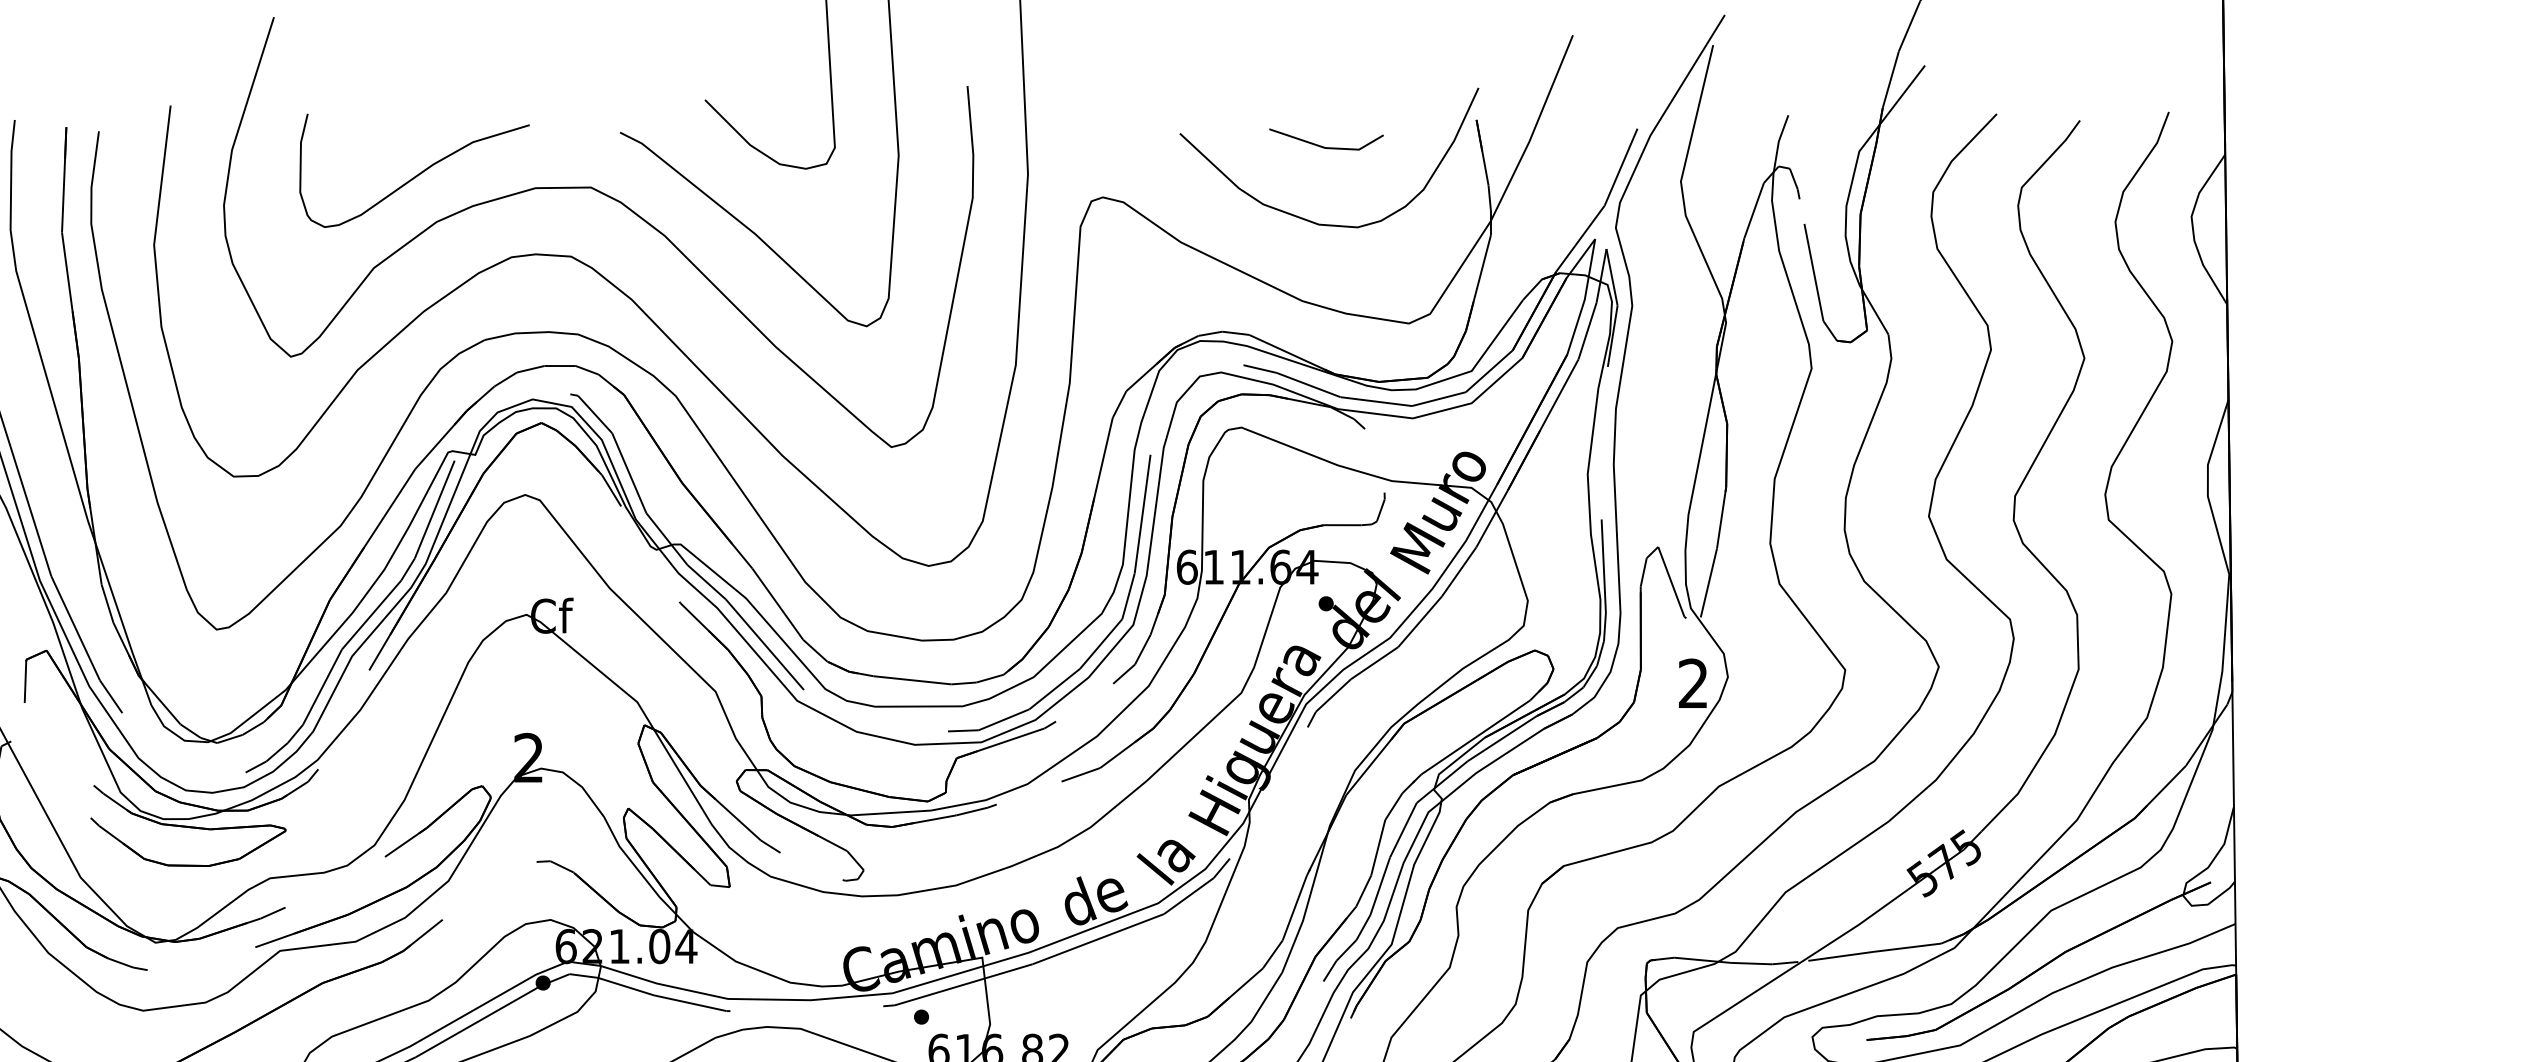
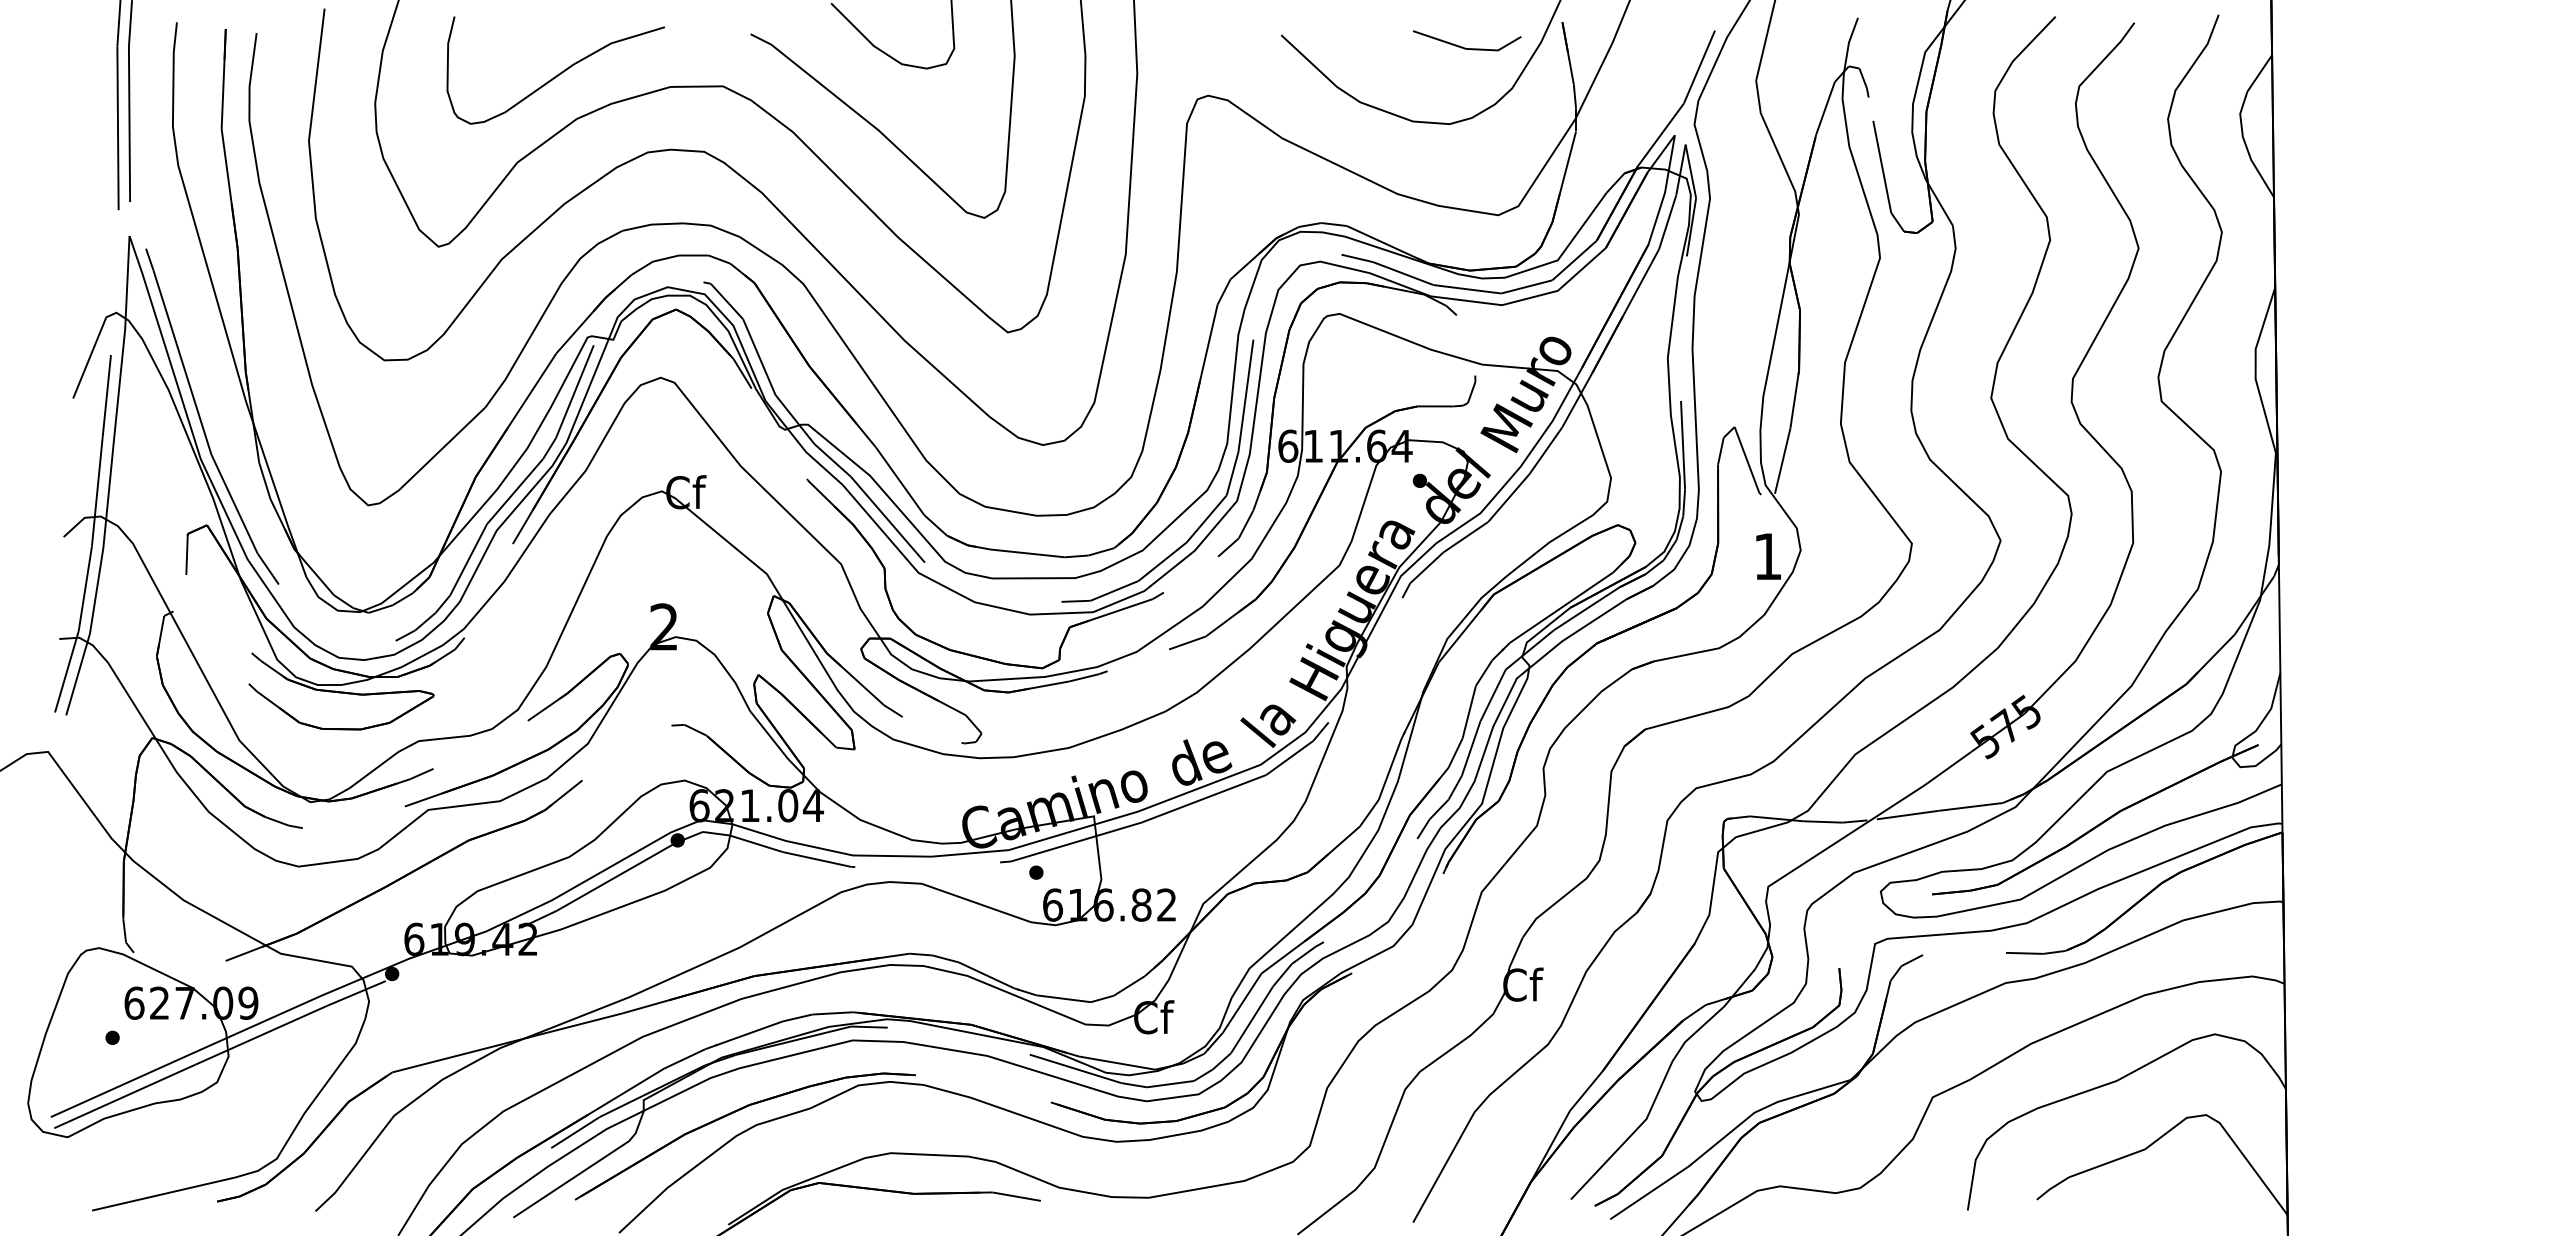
line: (1324, 146) -> (1465, 47), moved
text: (1692, 682) -> (1767, 555), 2 -> 1

